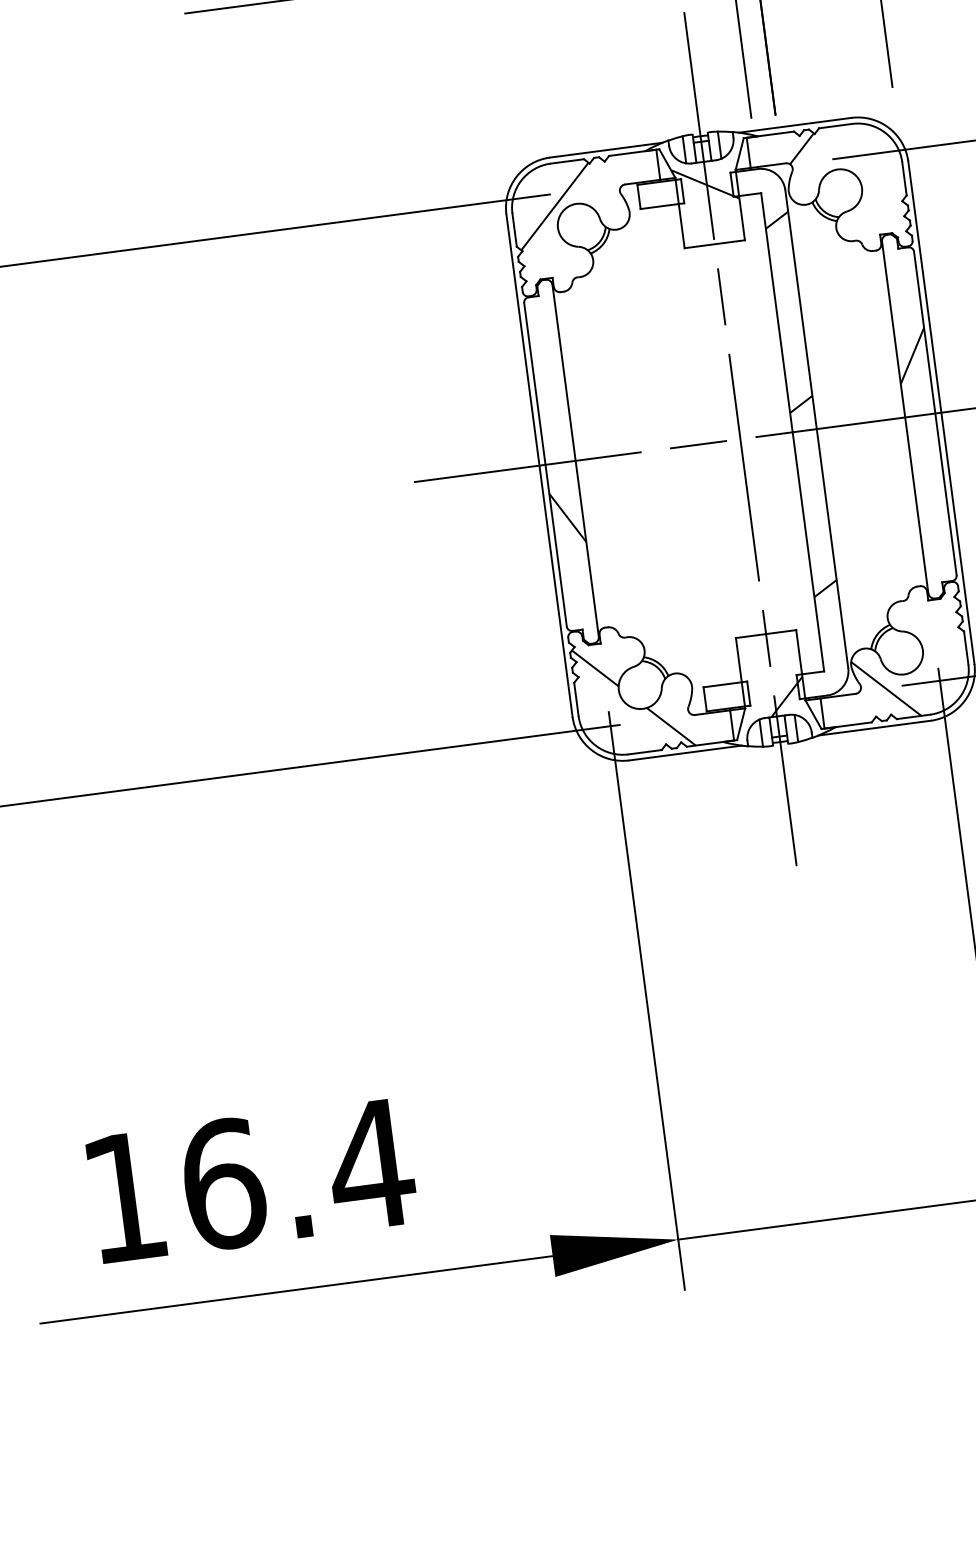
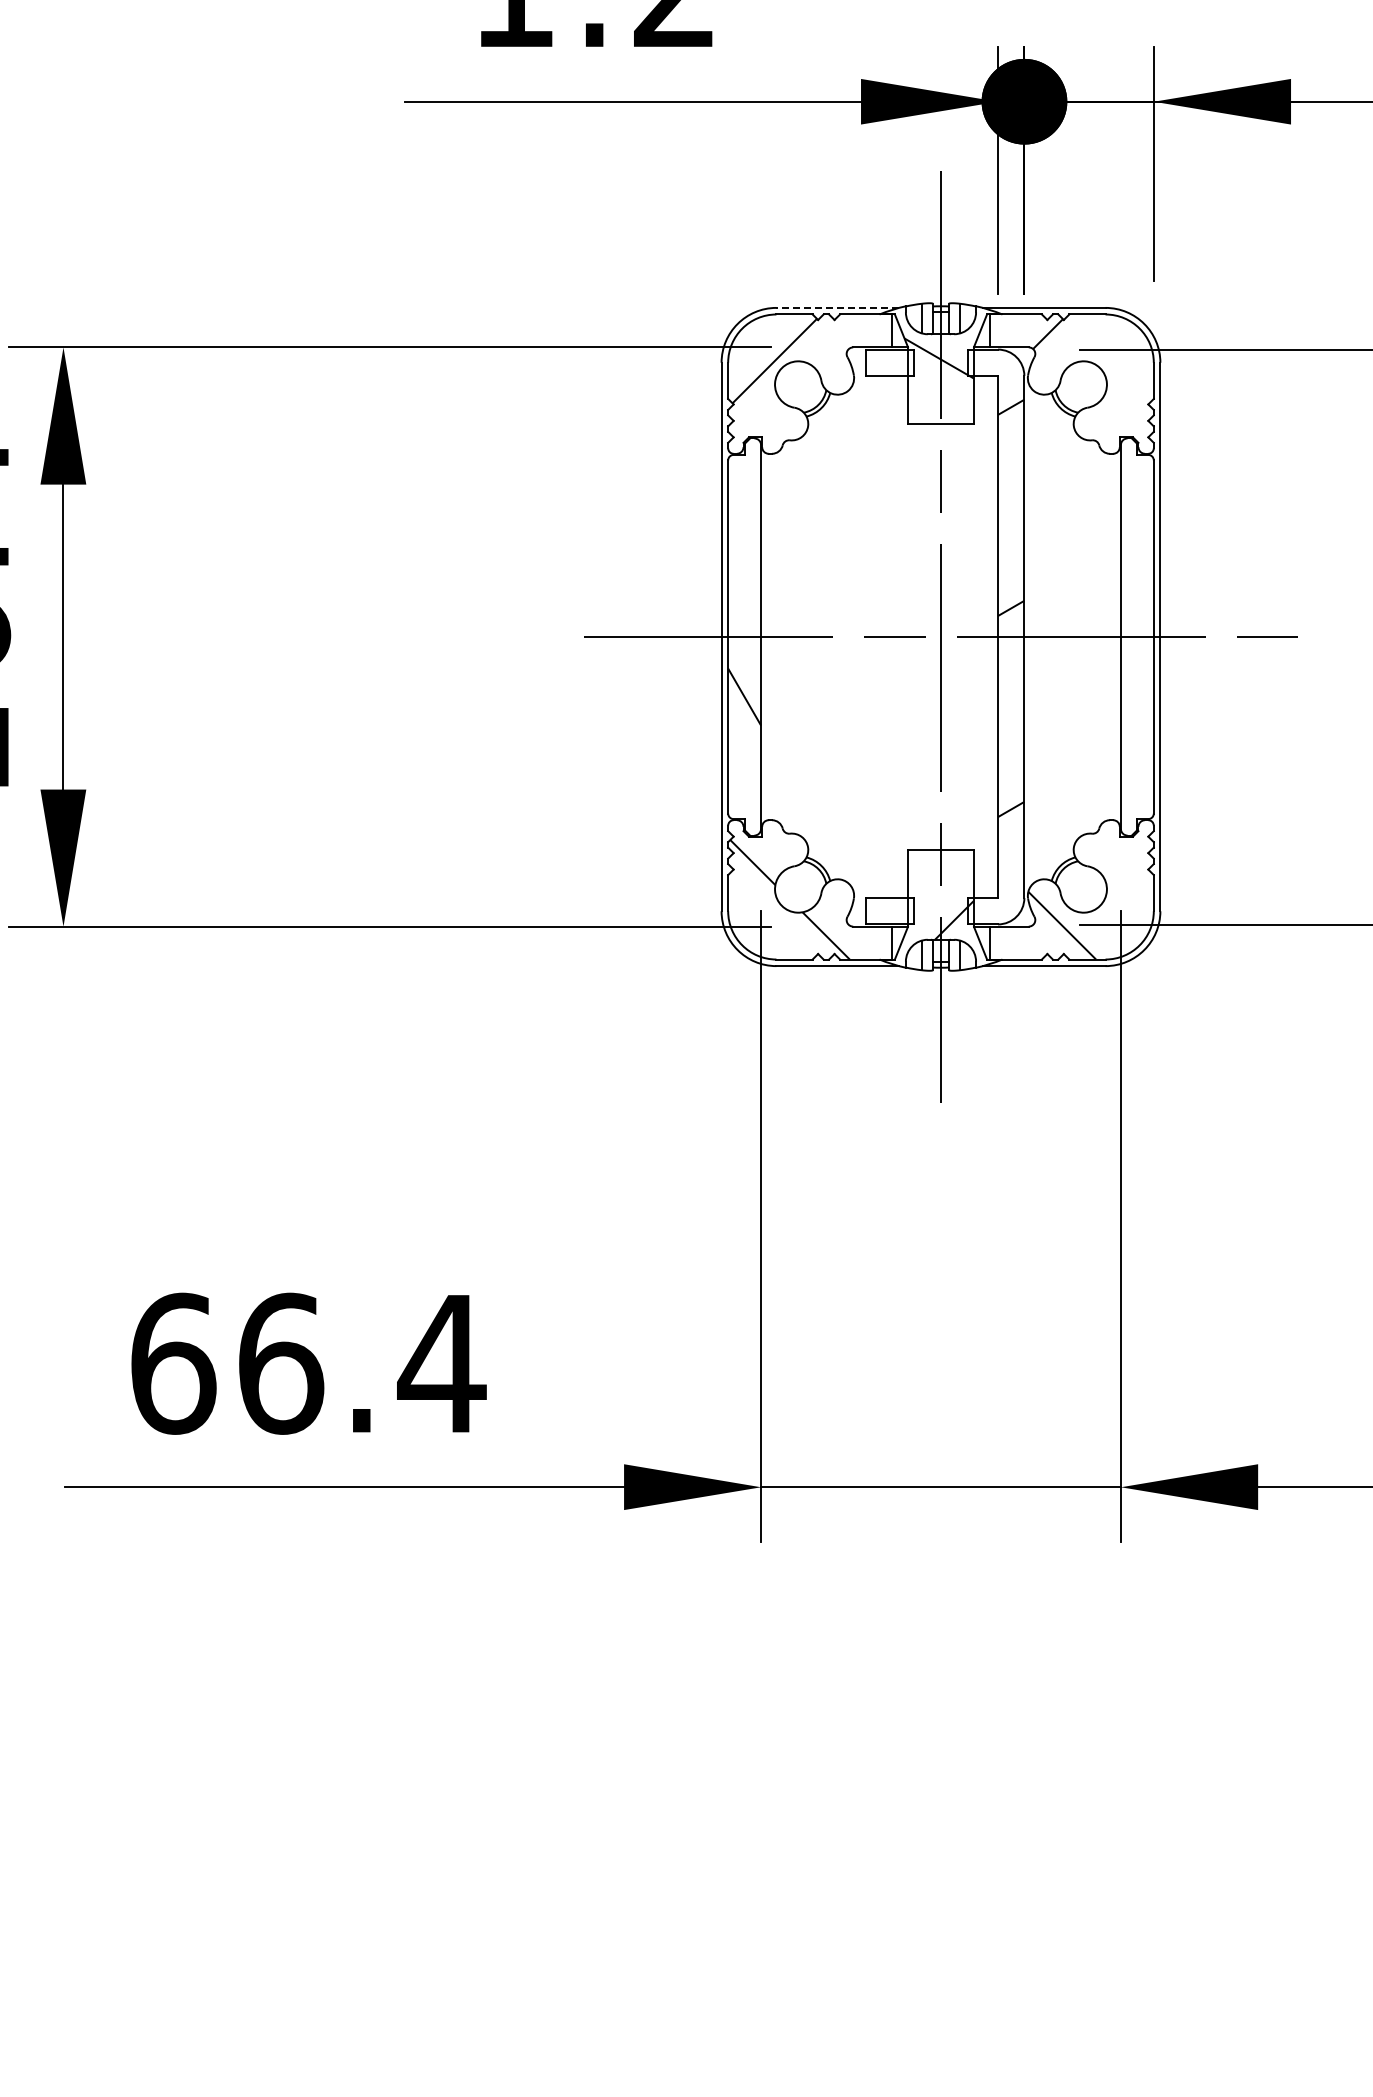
line: (605, 149) -> (837, 307), solid -> dashed
hatch: (911, 355) -> (1136, 571), removed
text: (125, 1197) -> (173, 1363), 16.4 -> 66.4

